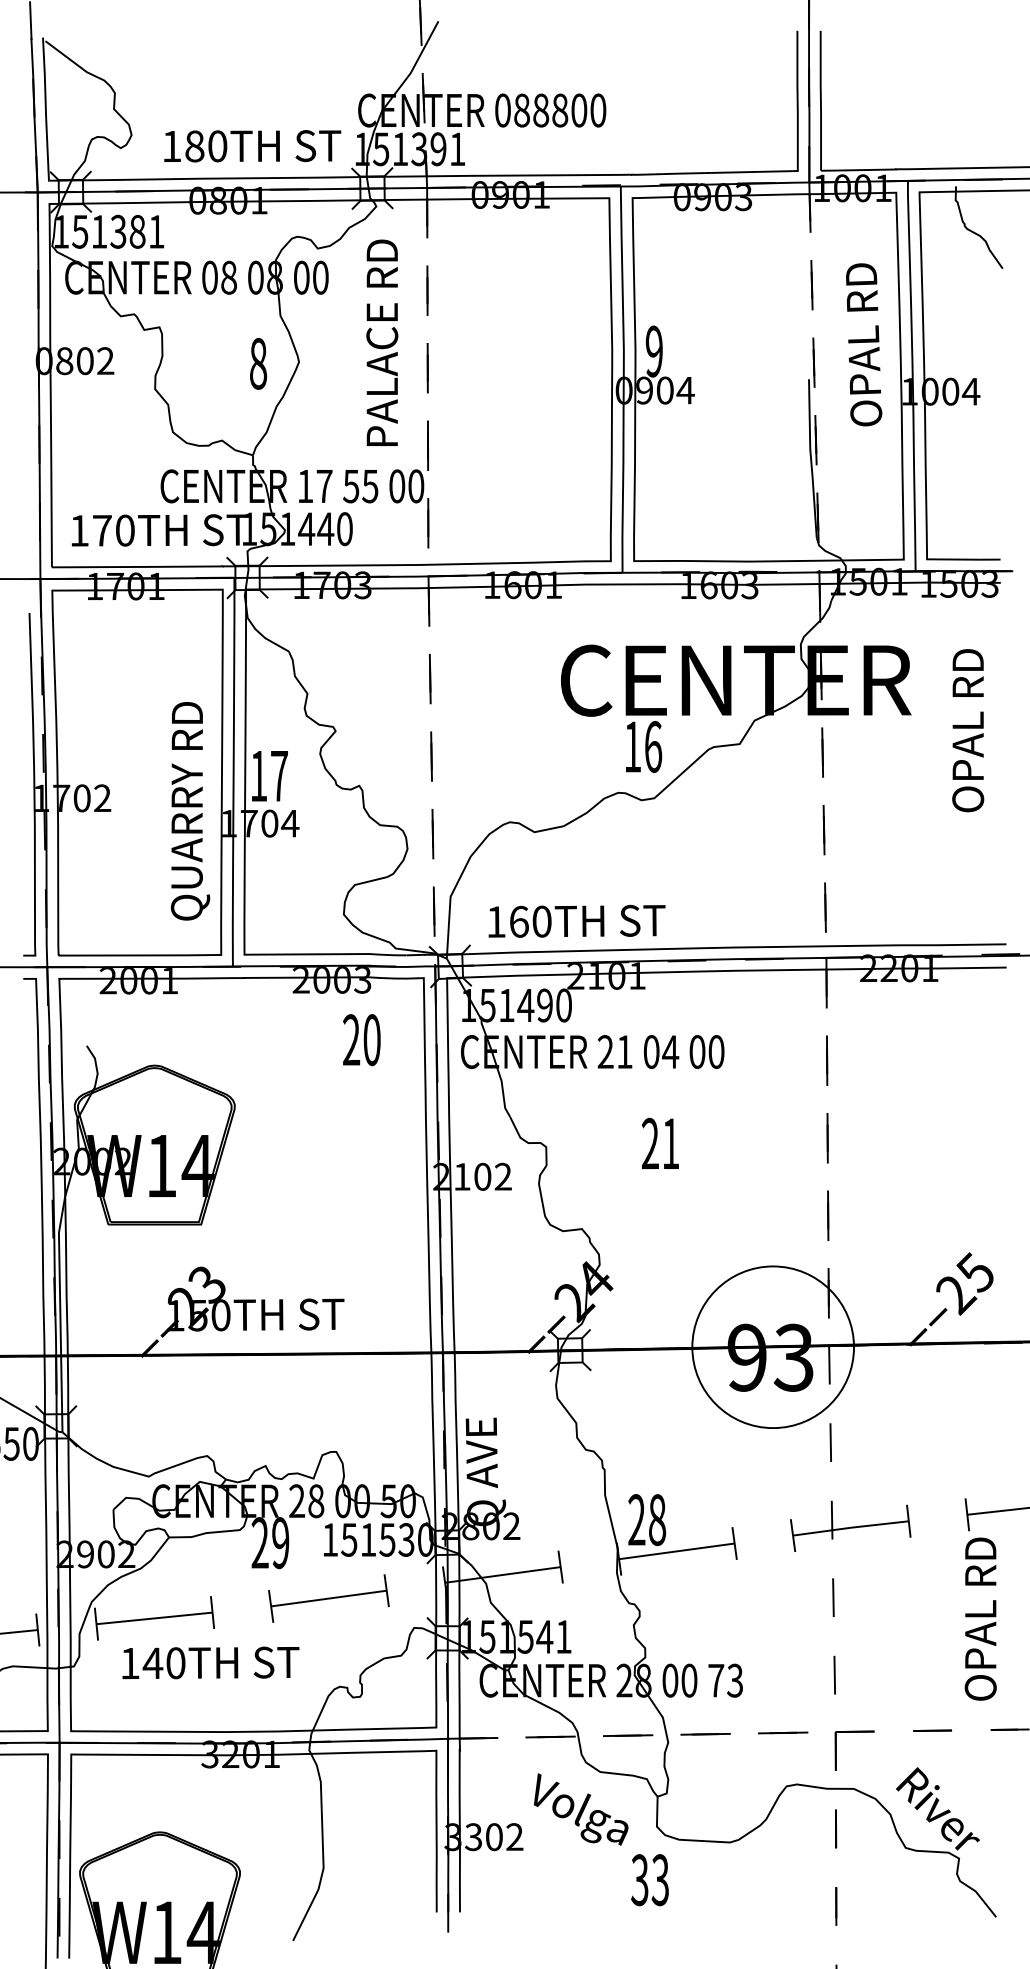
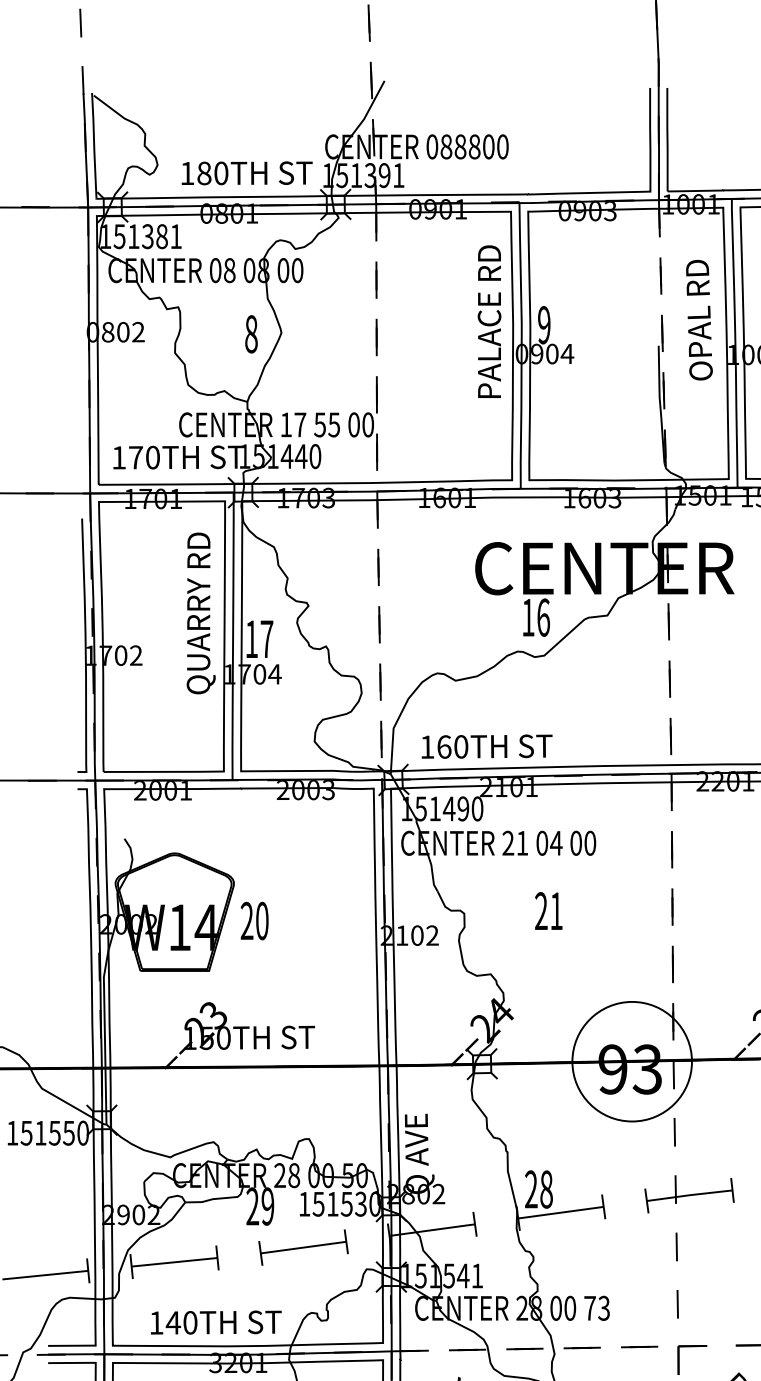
text: (382, 342) -> (489, 321), moved
text: (190, 811) -> (201, 613), moved
text: (361, 1040) -> (254, 921), moved
text: (210, 1662) -> (215, 1322), moved

